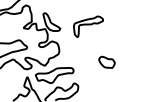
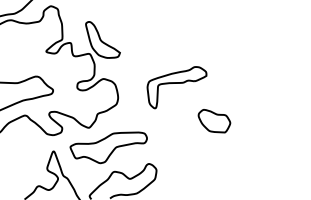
part: (88, 26) -> (177, 87), moved

